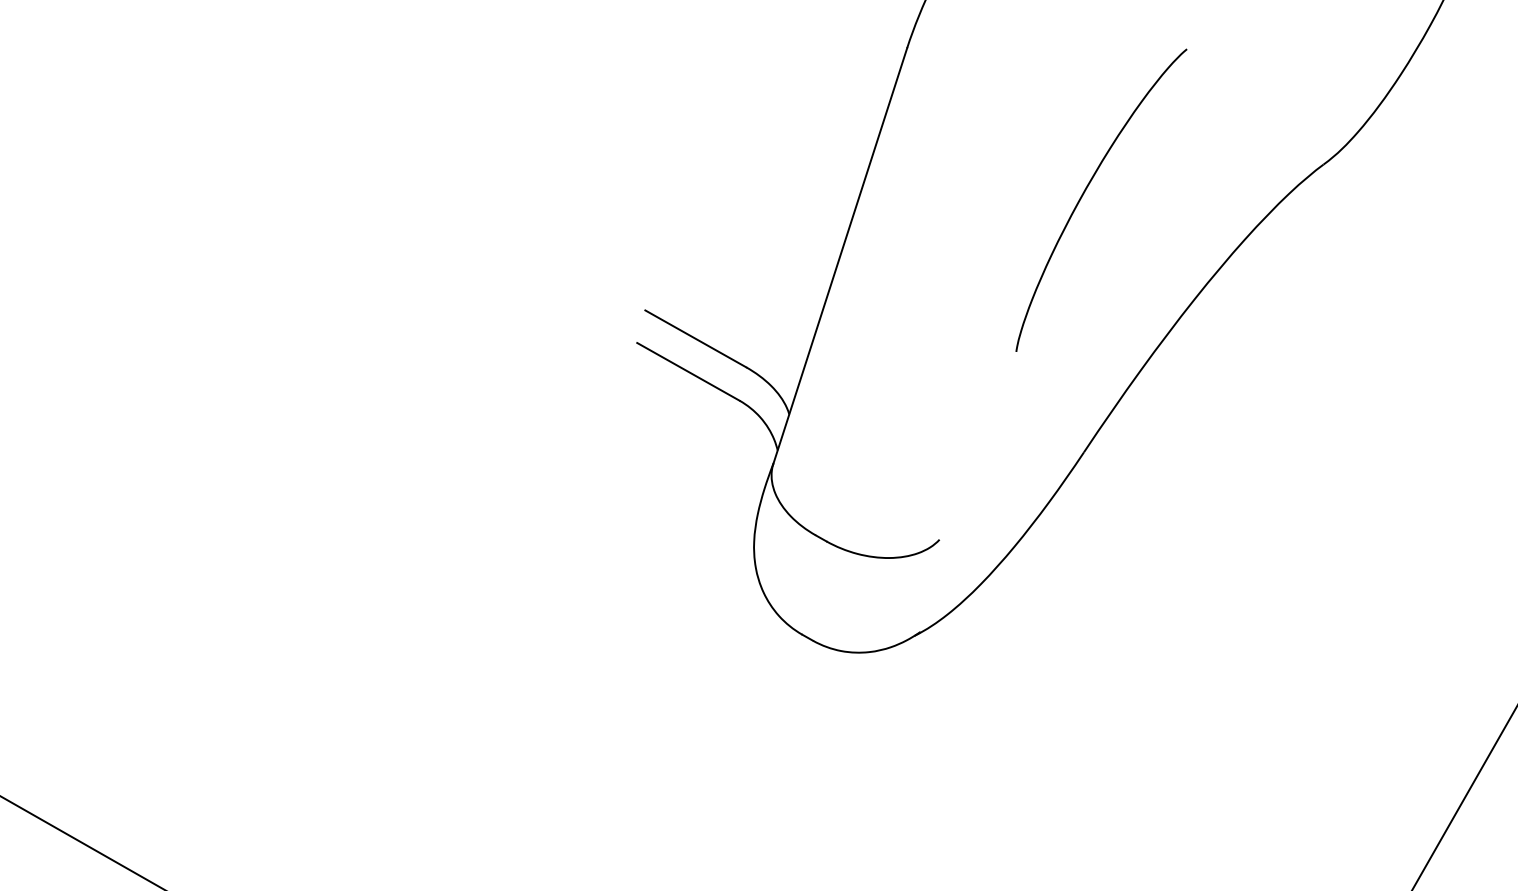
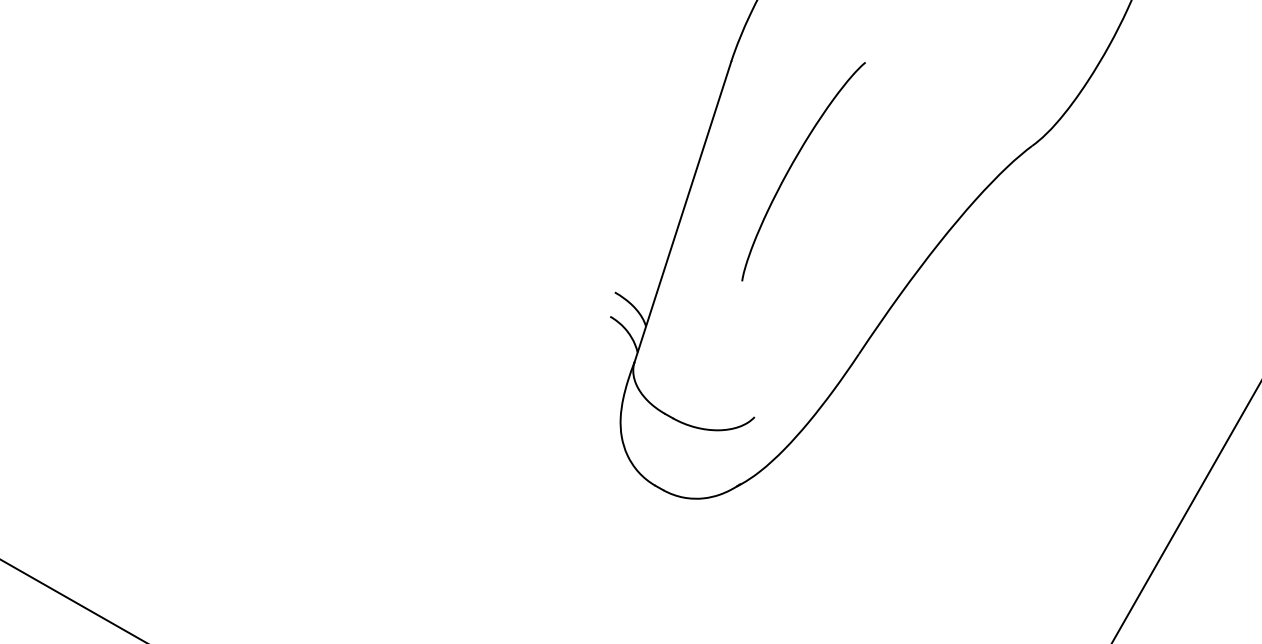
curve: (1085, 191) -> (792, 165), moved
line: (694, 338) -> (577, 271), removed
line: (688, 371) -> (573, 295), removed

